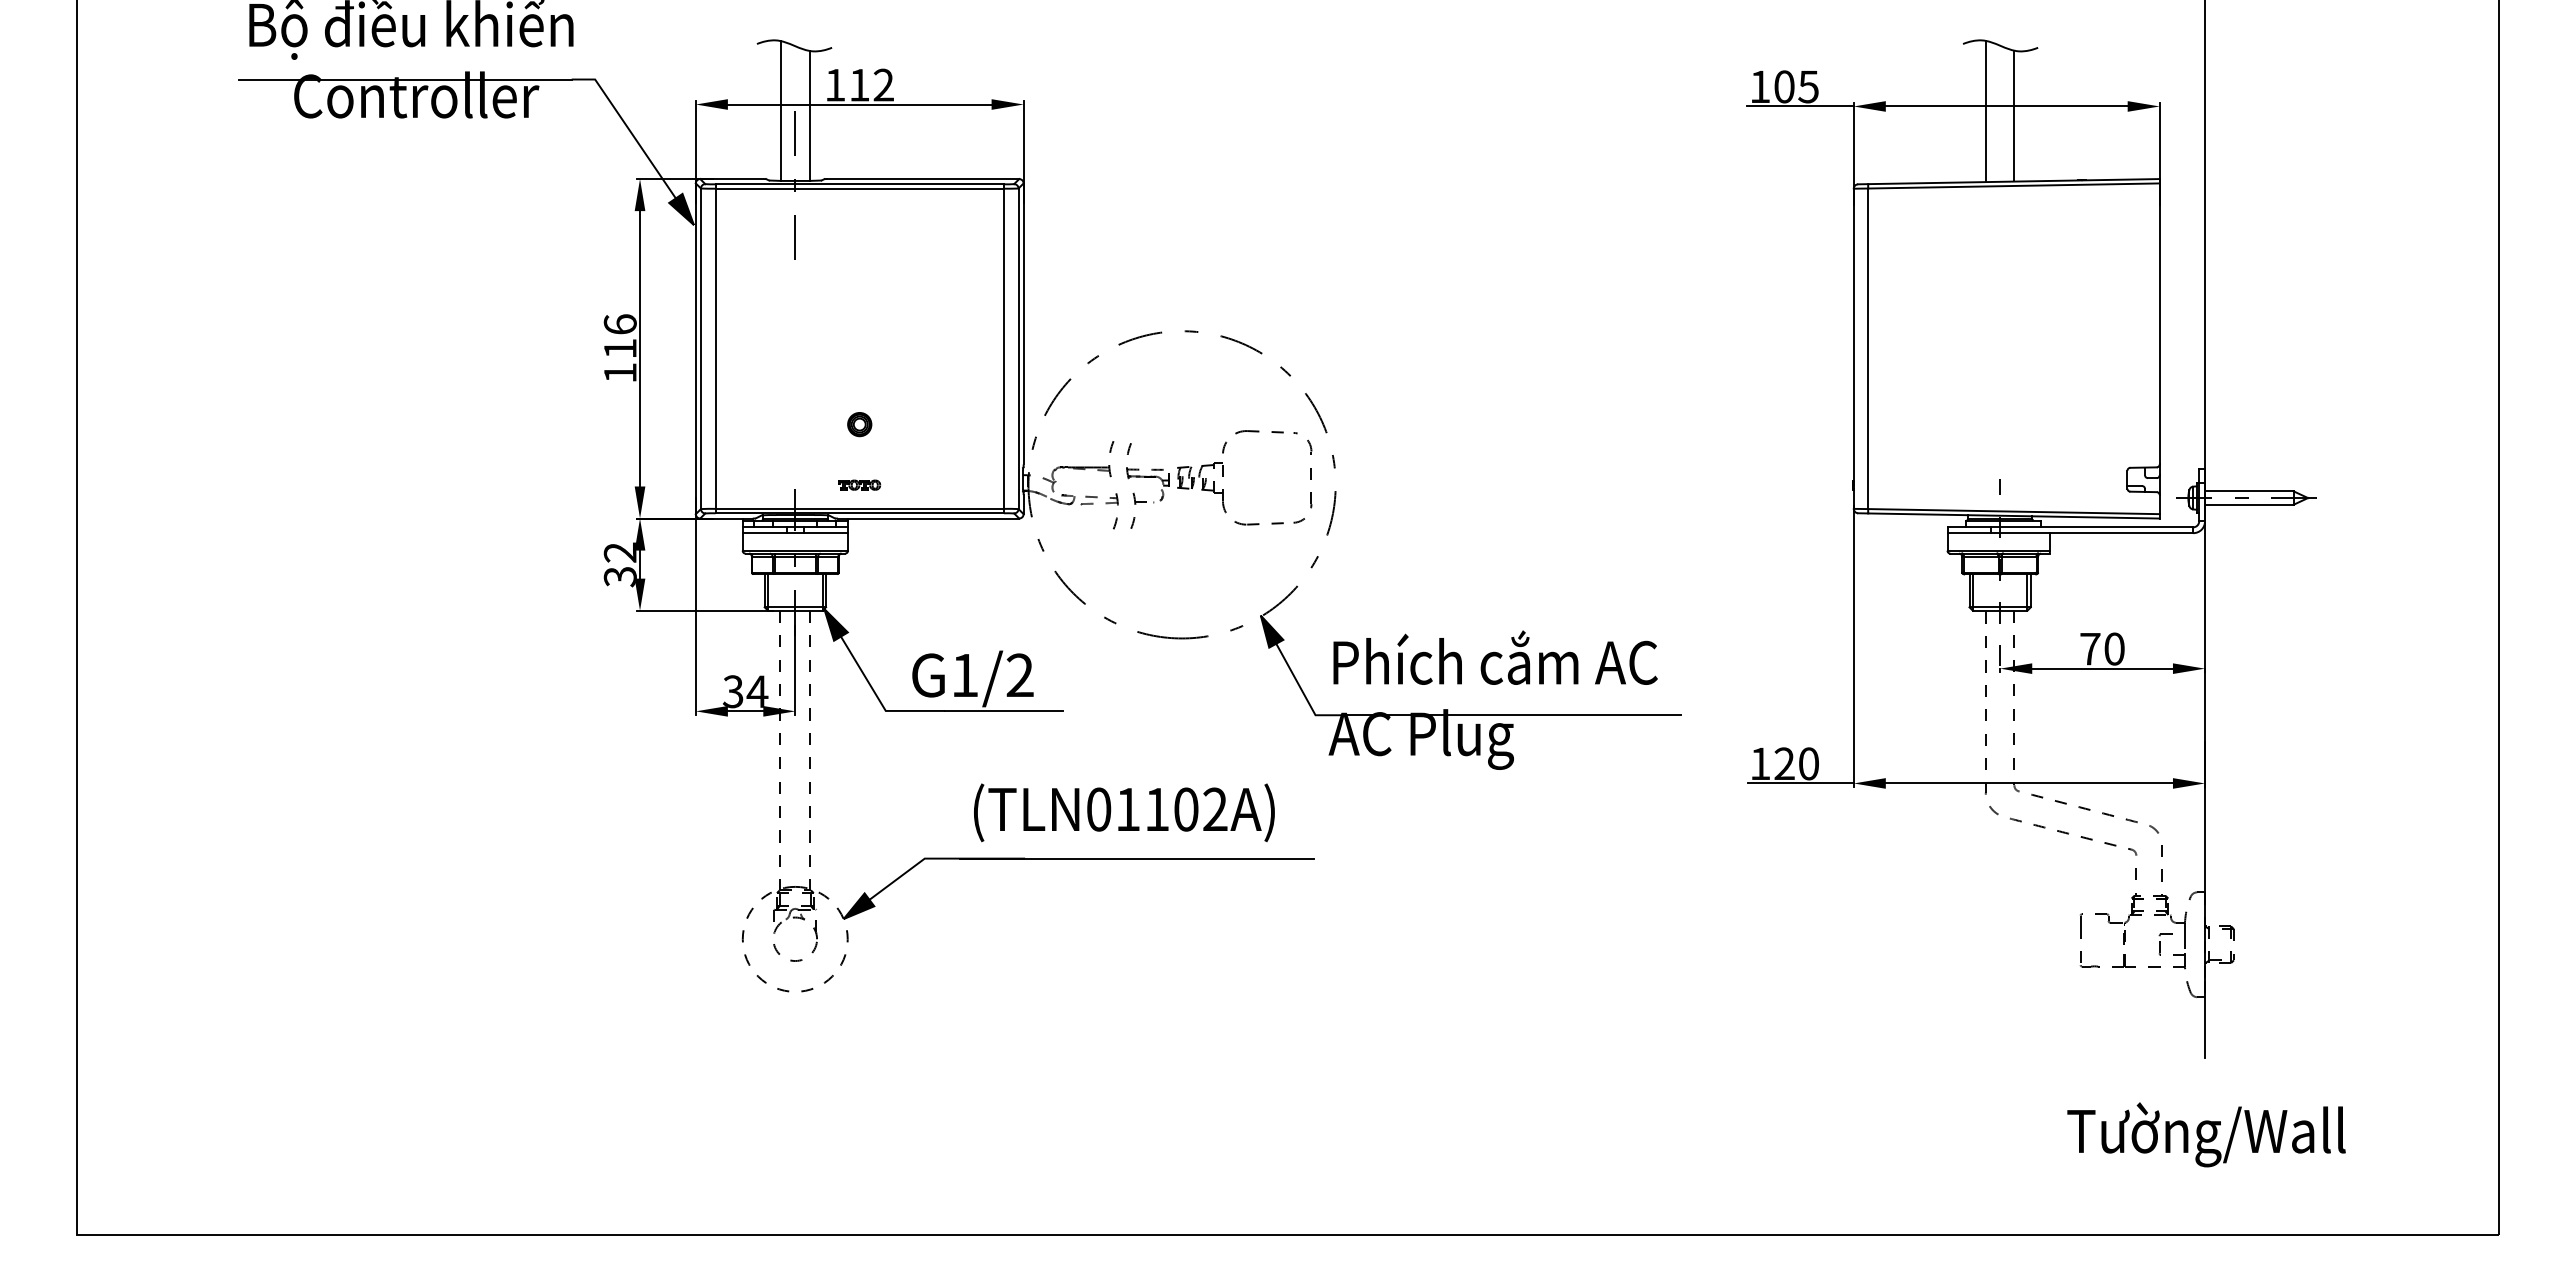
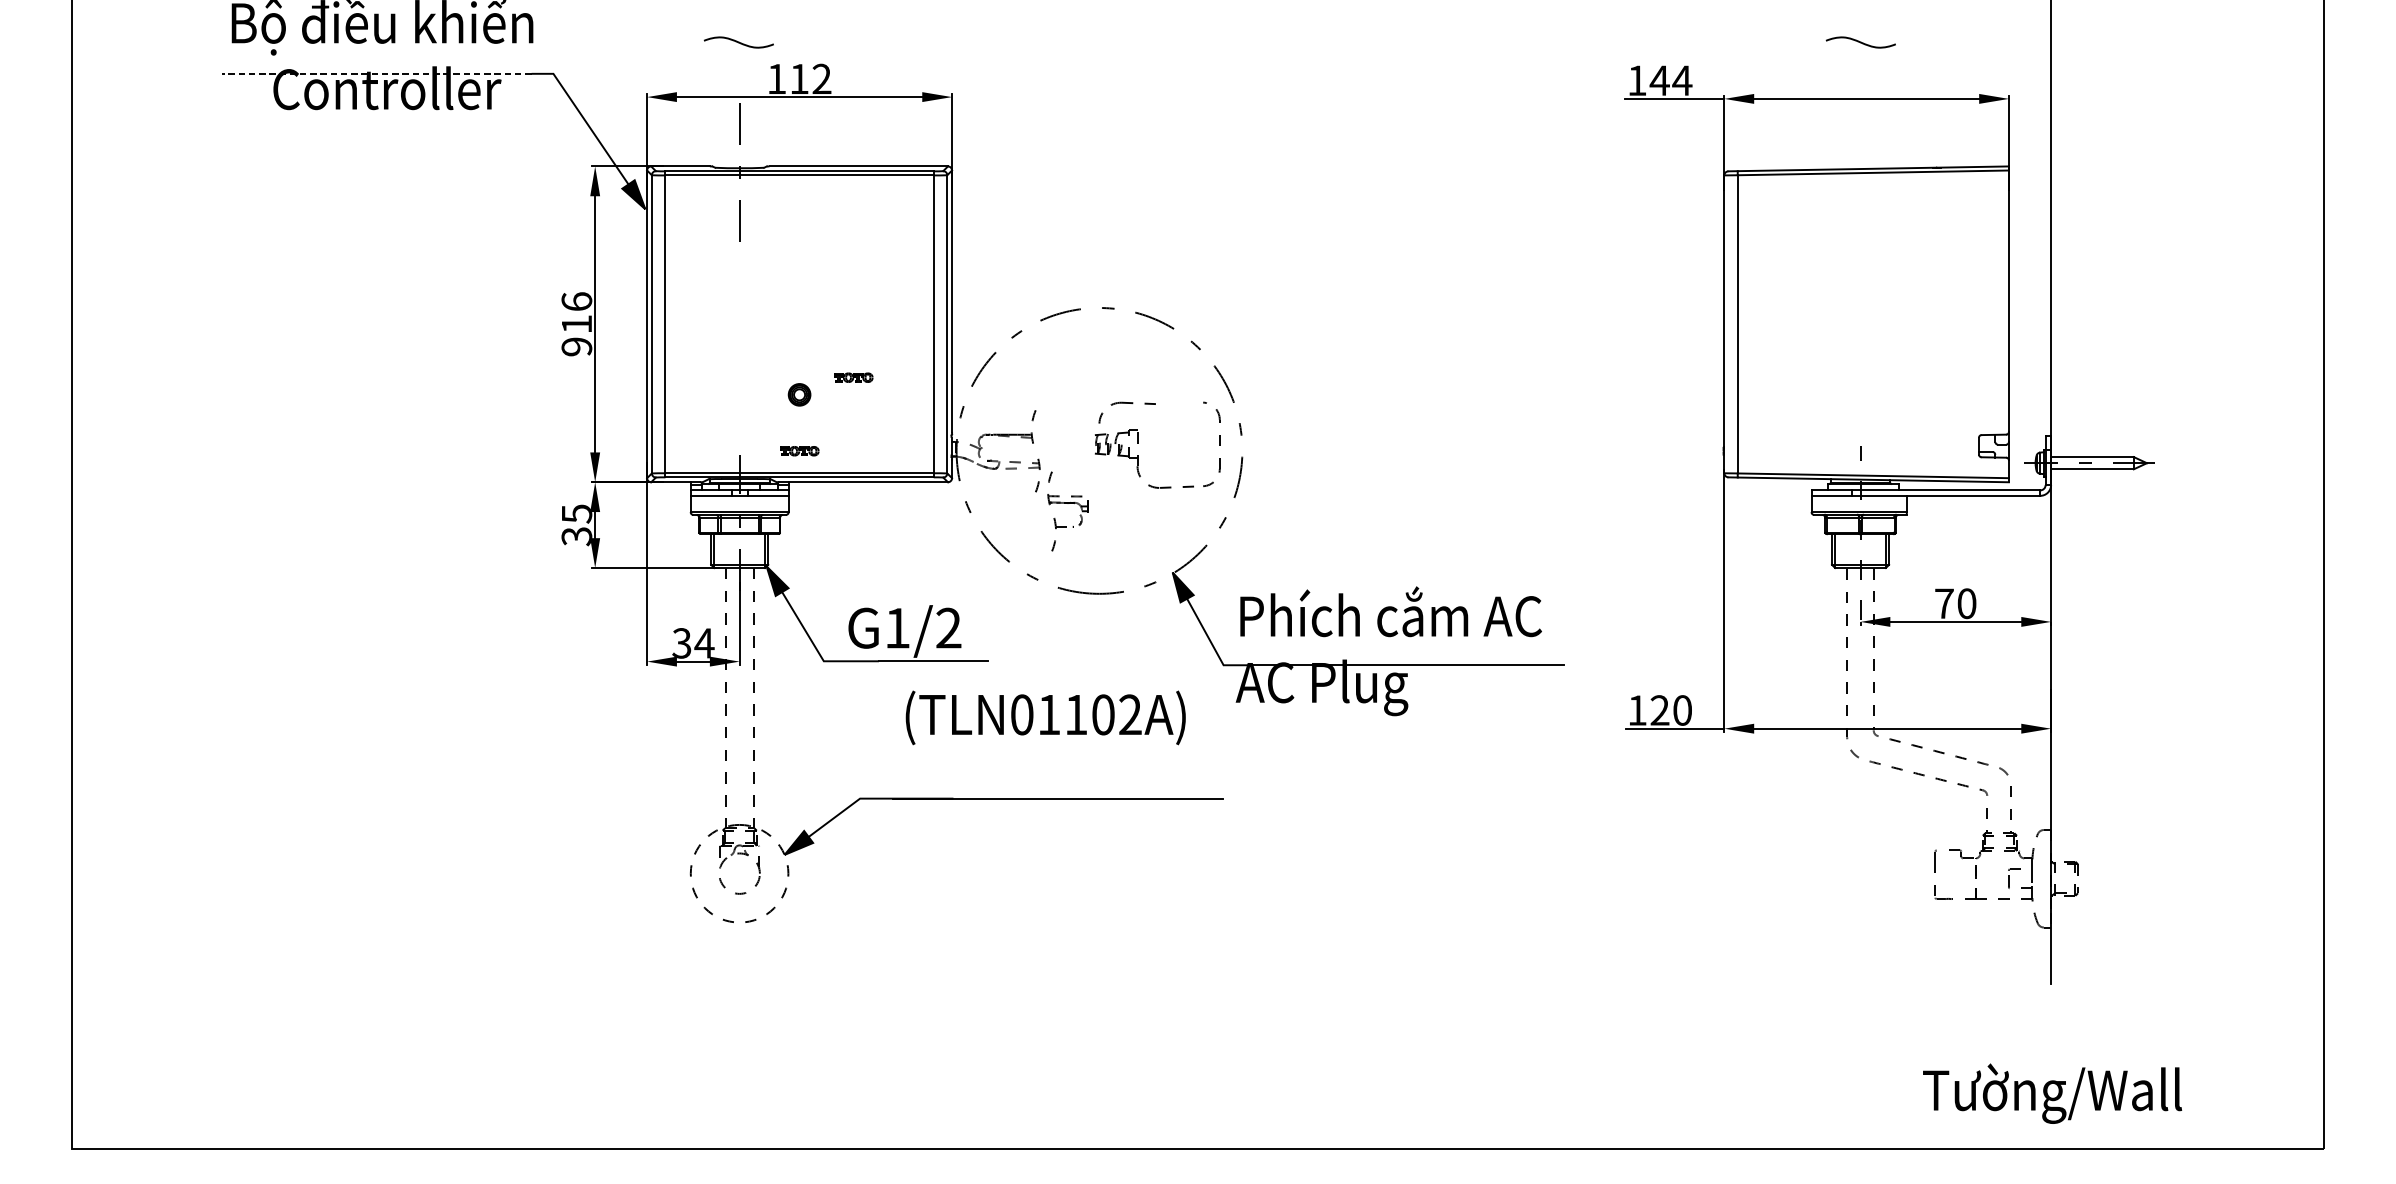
line: (404, 79) -> (376, 73), solid -> dashed
text: (1796, 86) -> (1671, 80), 105 -> 144
line: (1985, 110) -> (1846, 102), removed
line: (780, 111) -> (725, 103), removed
line: (2014, 115) -> (1873, 107), removed
line: (810, 116) -> (753, 108), removed
text: (619, 373) -> (576, 347), 116 -> 916
part: (917, 405) -> (853, 377), added
part: (1252, 432) -> (1126, 404), moved
part: (1147, 477) -> (1067, 503), moved
text: (619, 552) -> (576, 513), 32 -> 35
text: (1124, 812) -> (1045, 717), moved
text: (2206, 1134) -> (2052, 1093), moved

